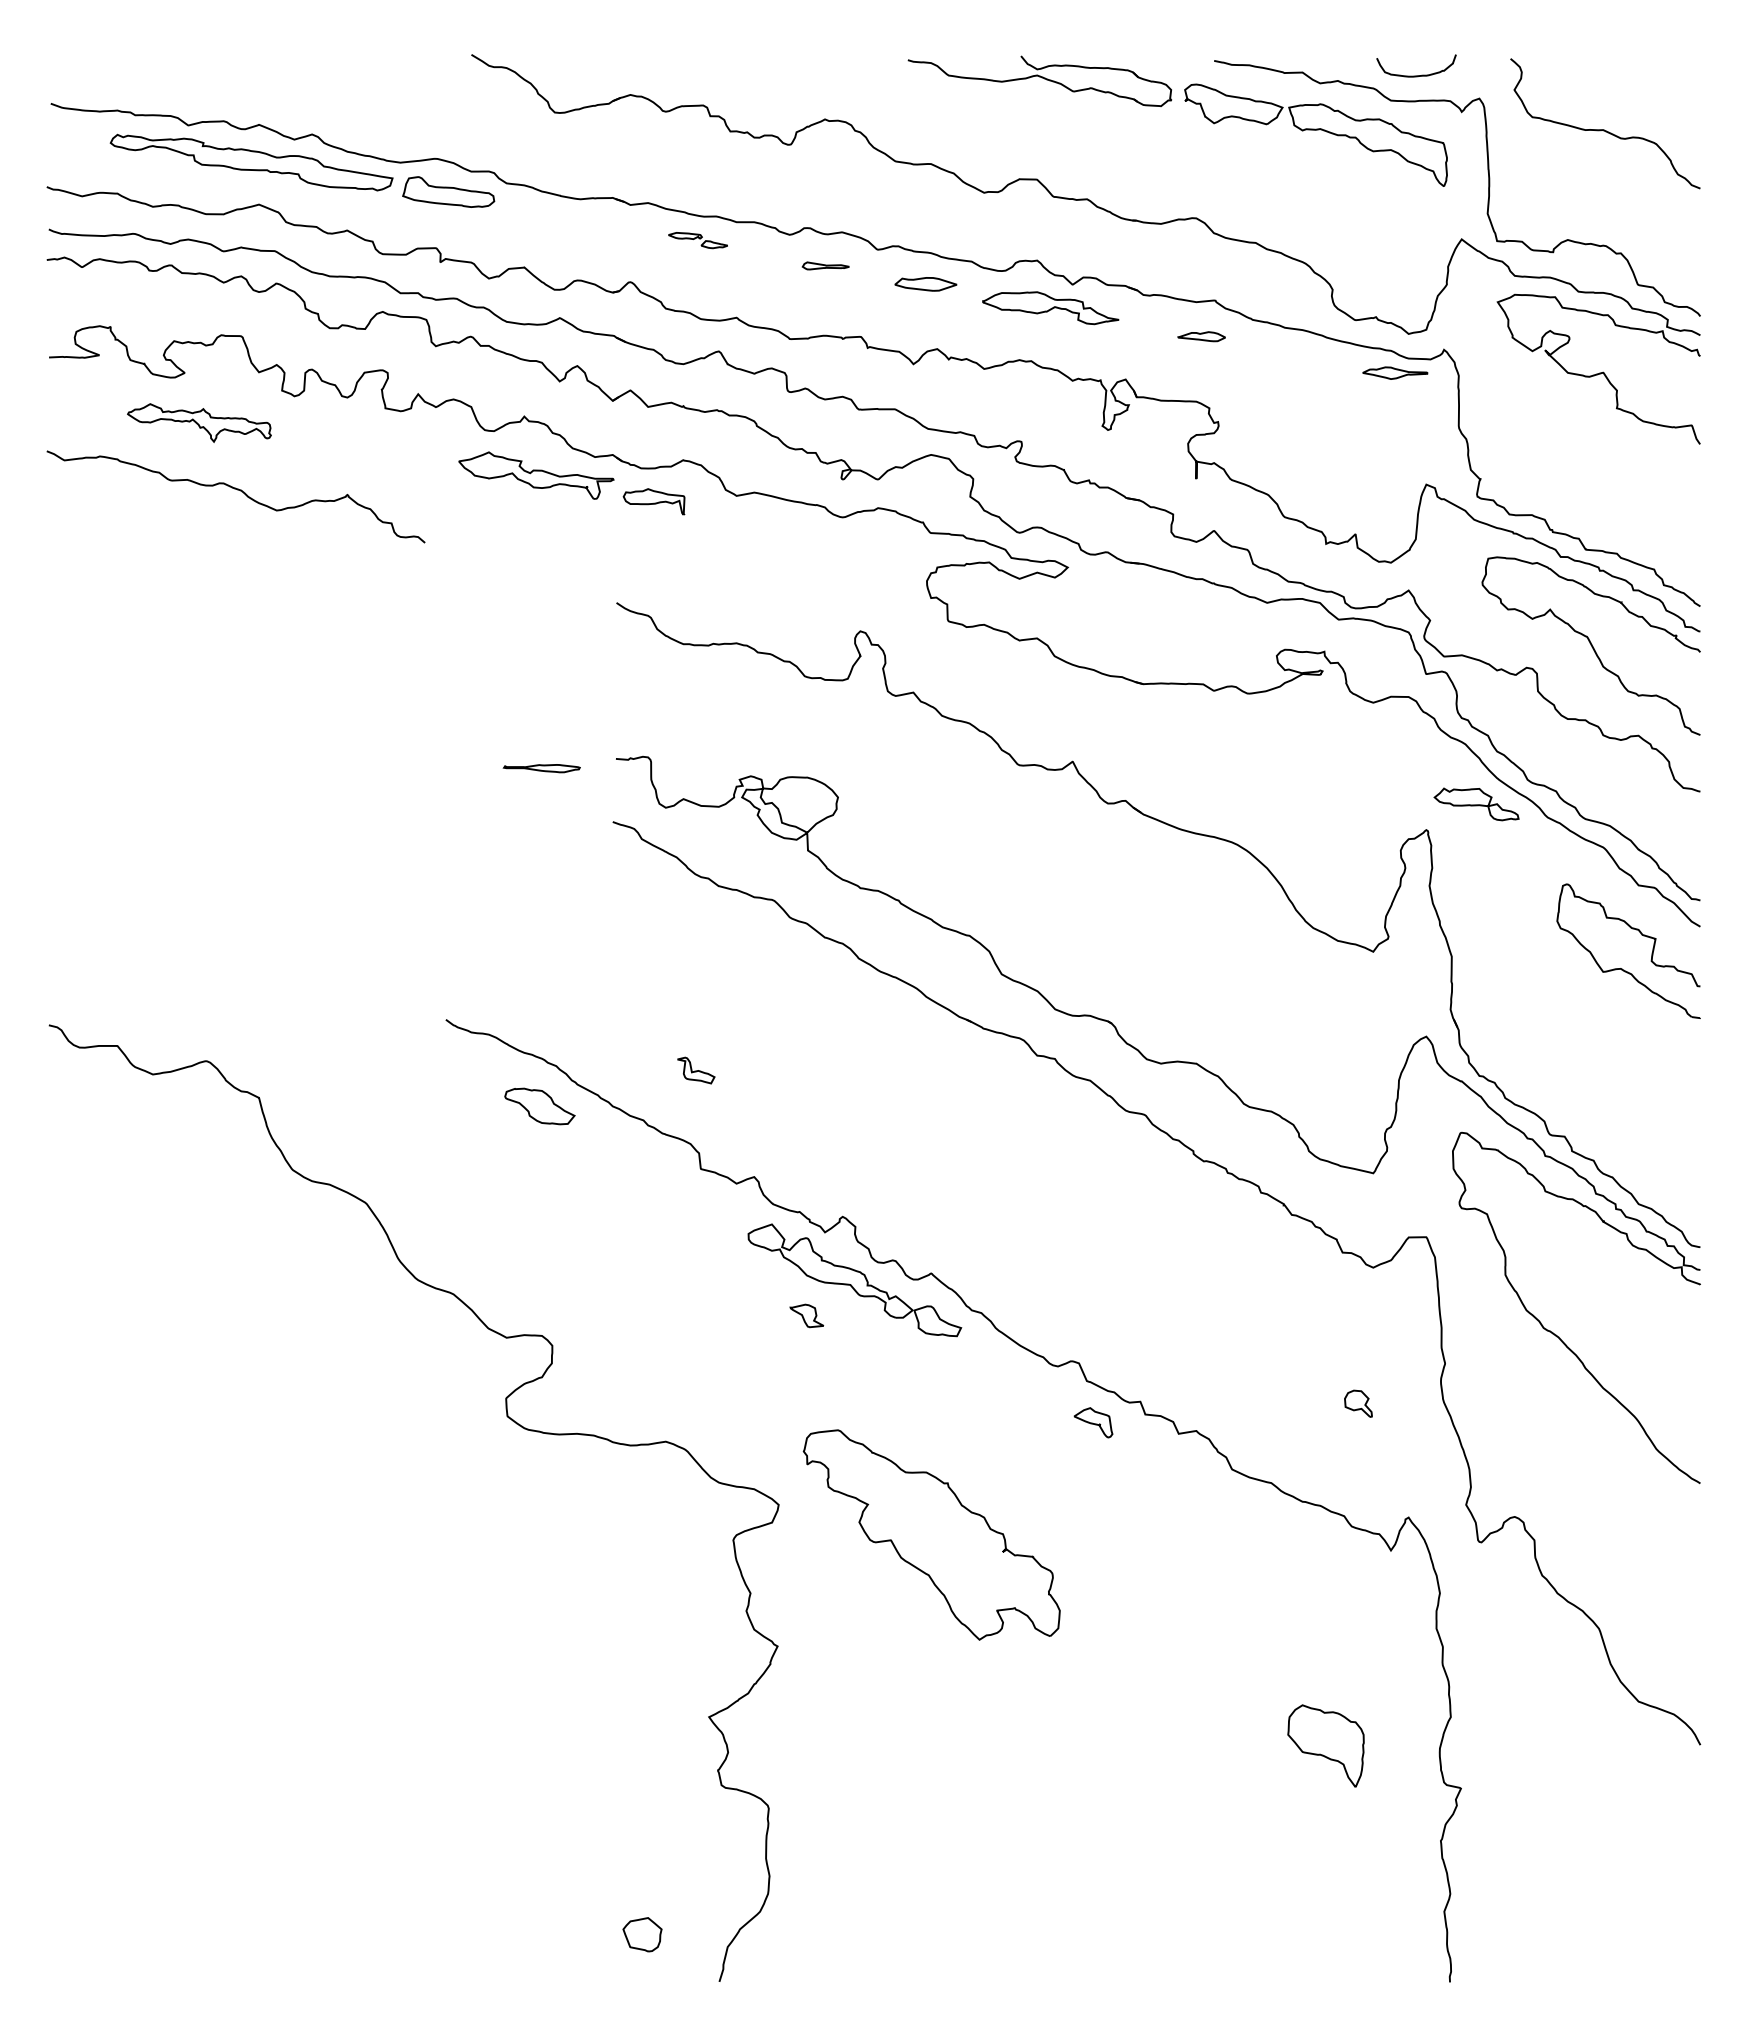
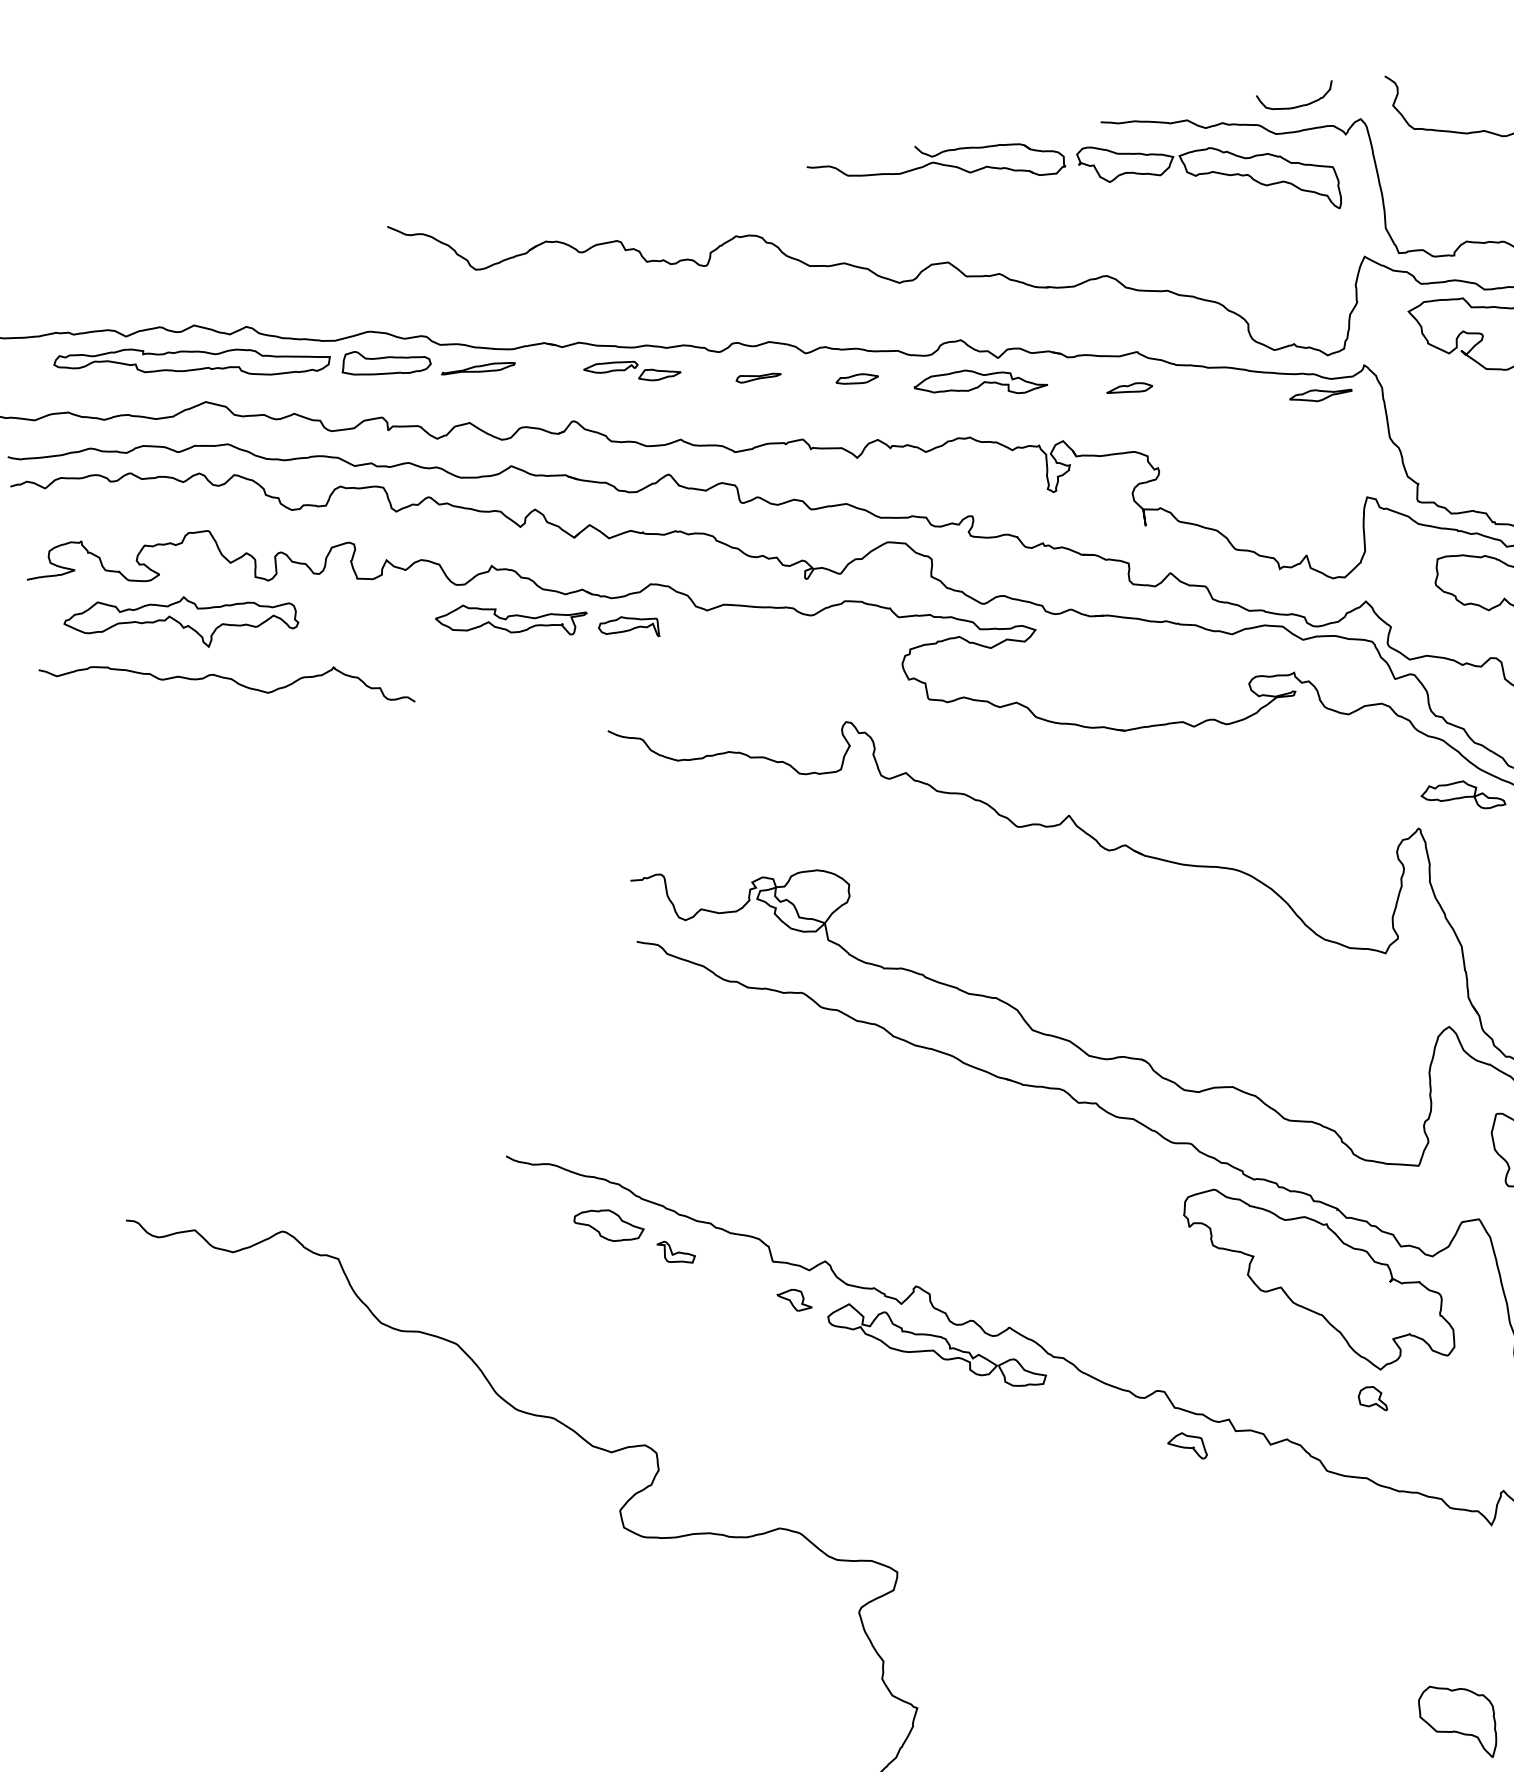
part: (697, 240) -> (631, 371), size x1.67
part: (925, 283) -> (856, 378), size x0.71
part: (199, 422) -> (180, 619), size x1.67
part: (541, 768) -> (478, 369), moved
part: (696, 1070) -> (676, 1252), moved
part: (806, 1315) -> (794, 1300), moved
part: (1358, 1403) -> (1372, 1399), moved
part: (931, 1534) -> (1318, 1275), moved

